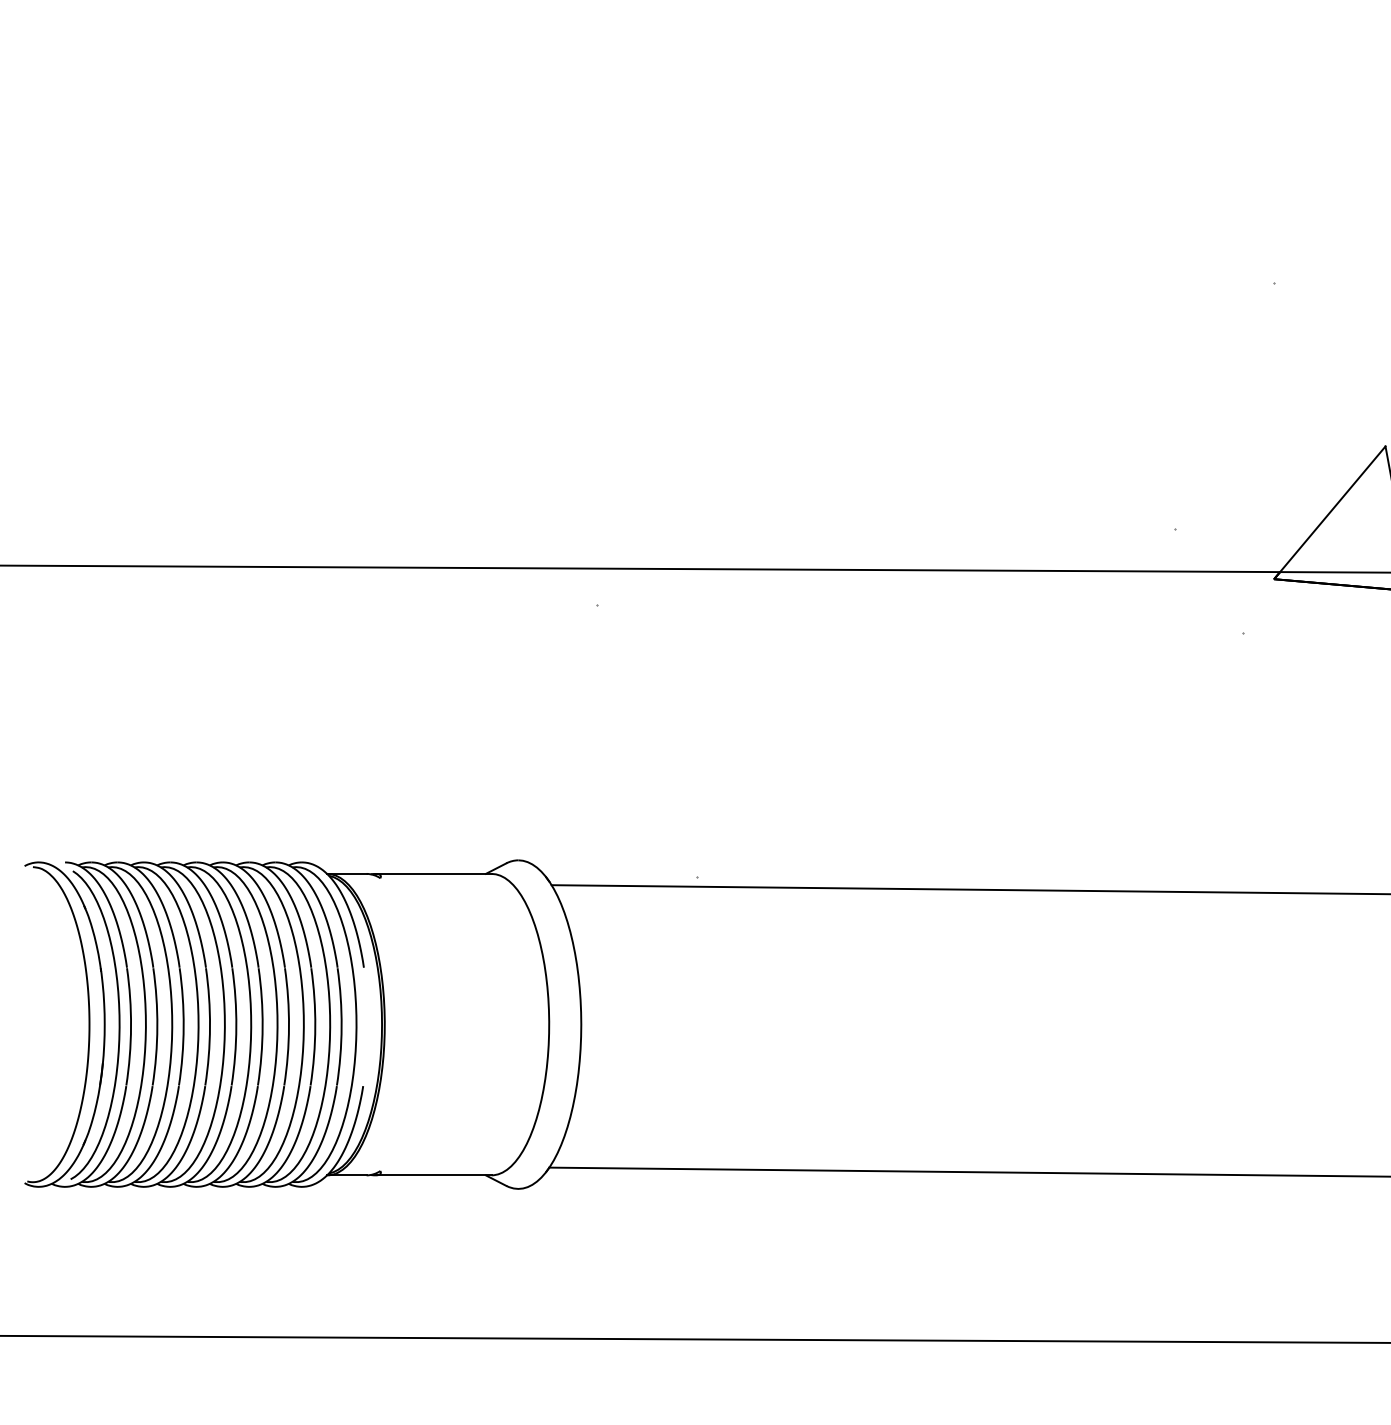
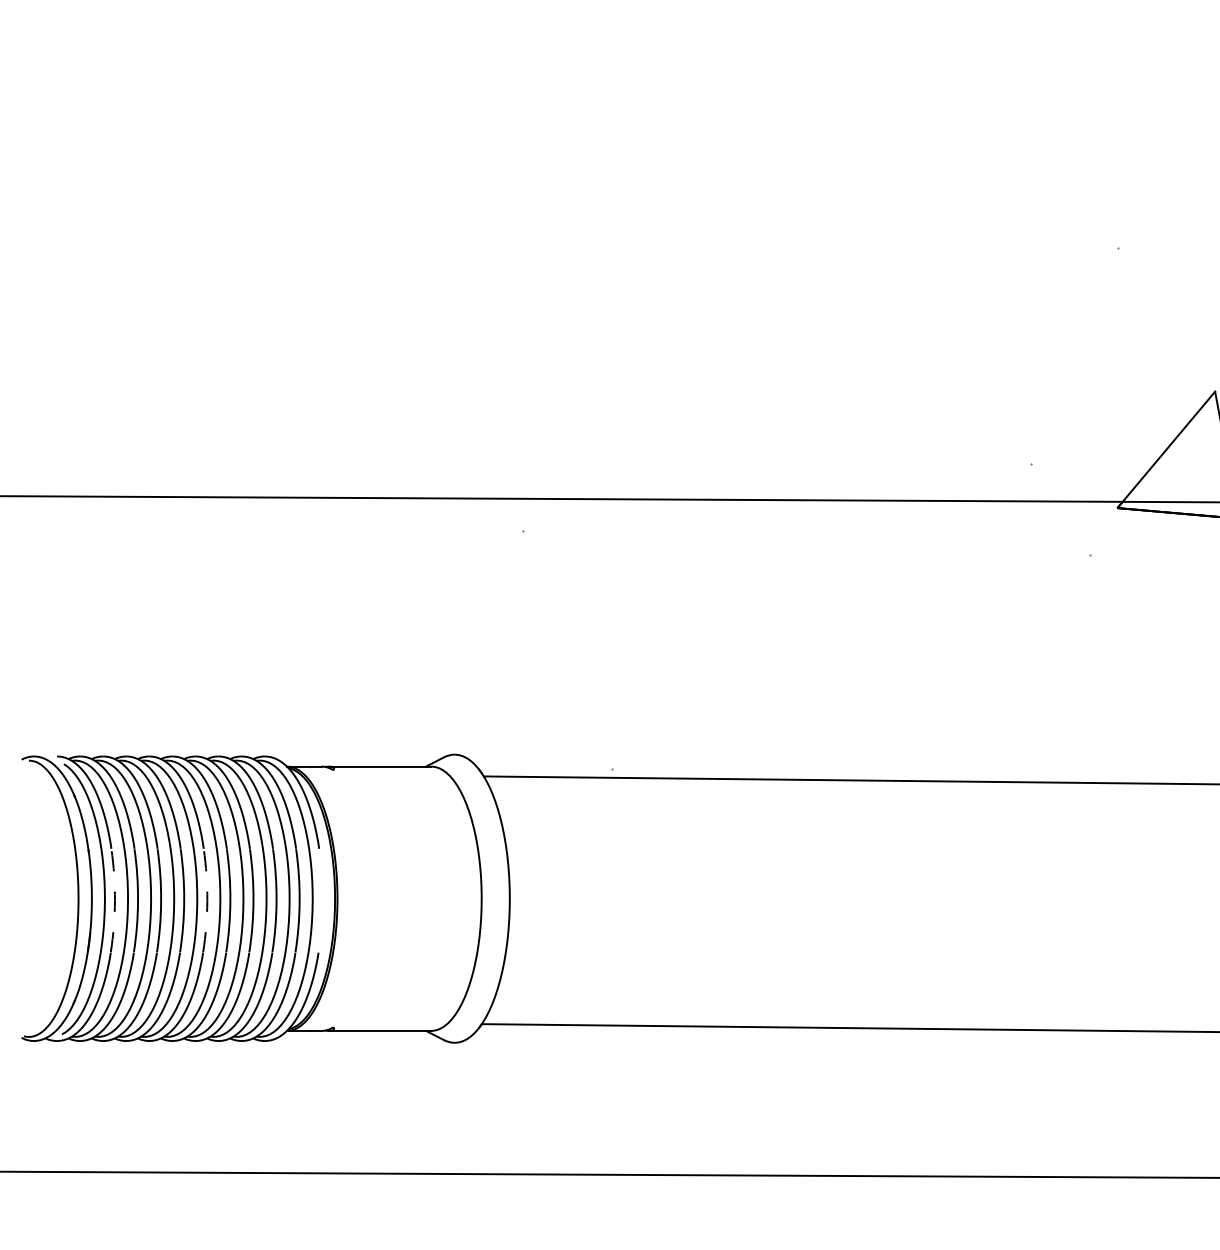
arc: (131, 1026) -> (115, 900), solid -> dashed
arc: (236, 1026) -> (207, 900), solid -> dashed

